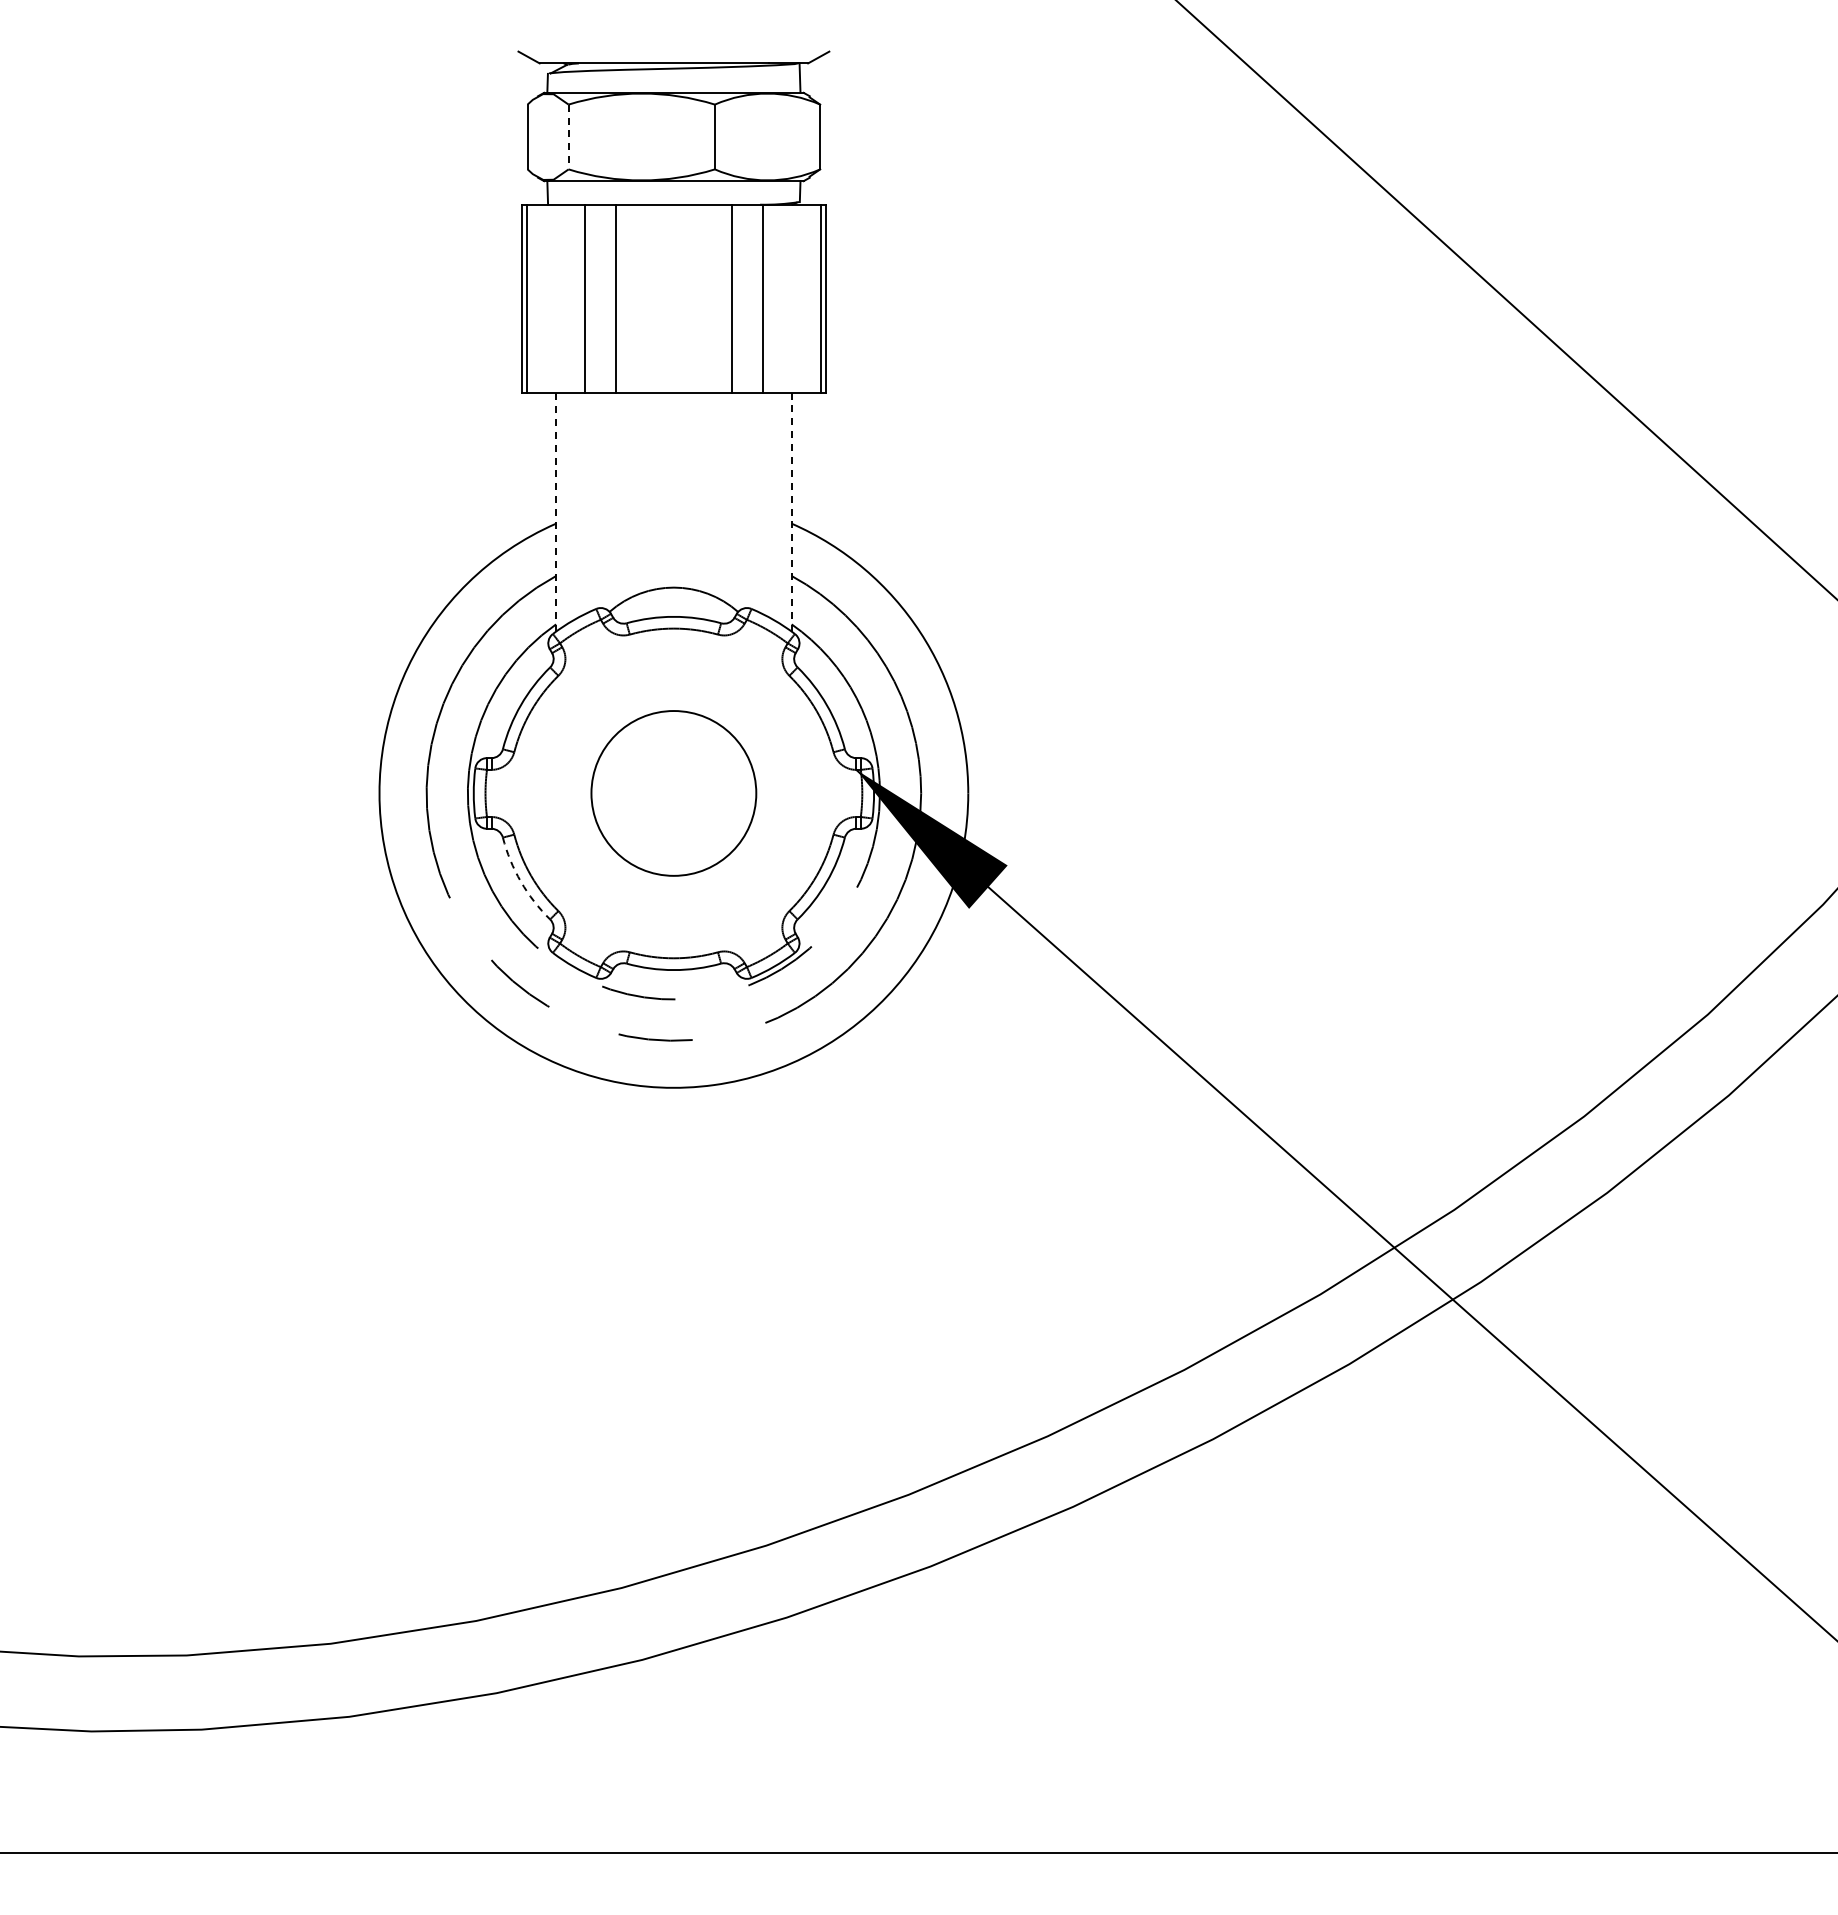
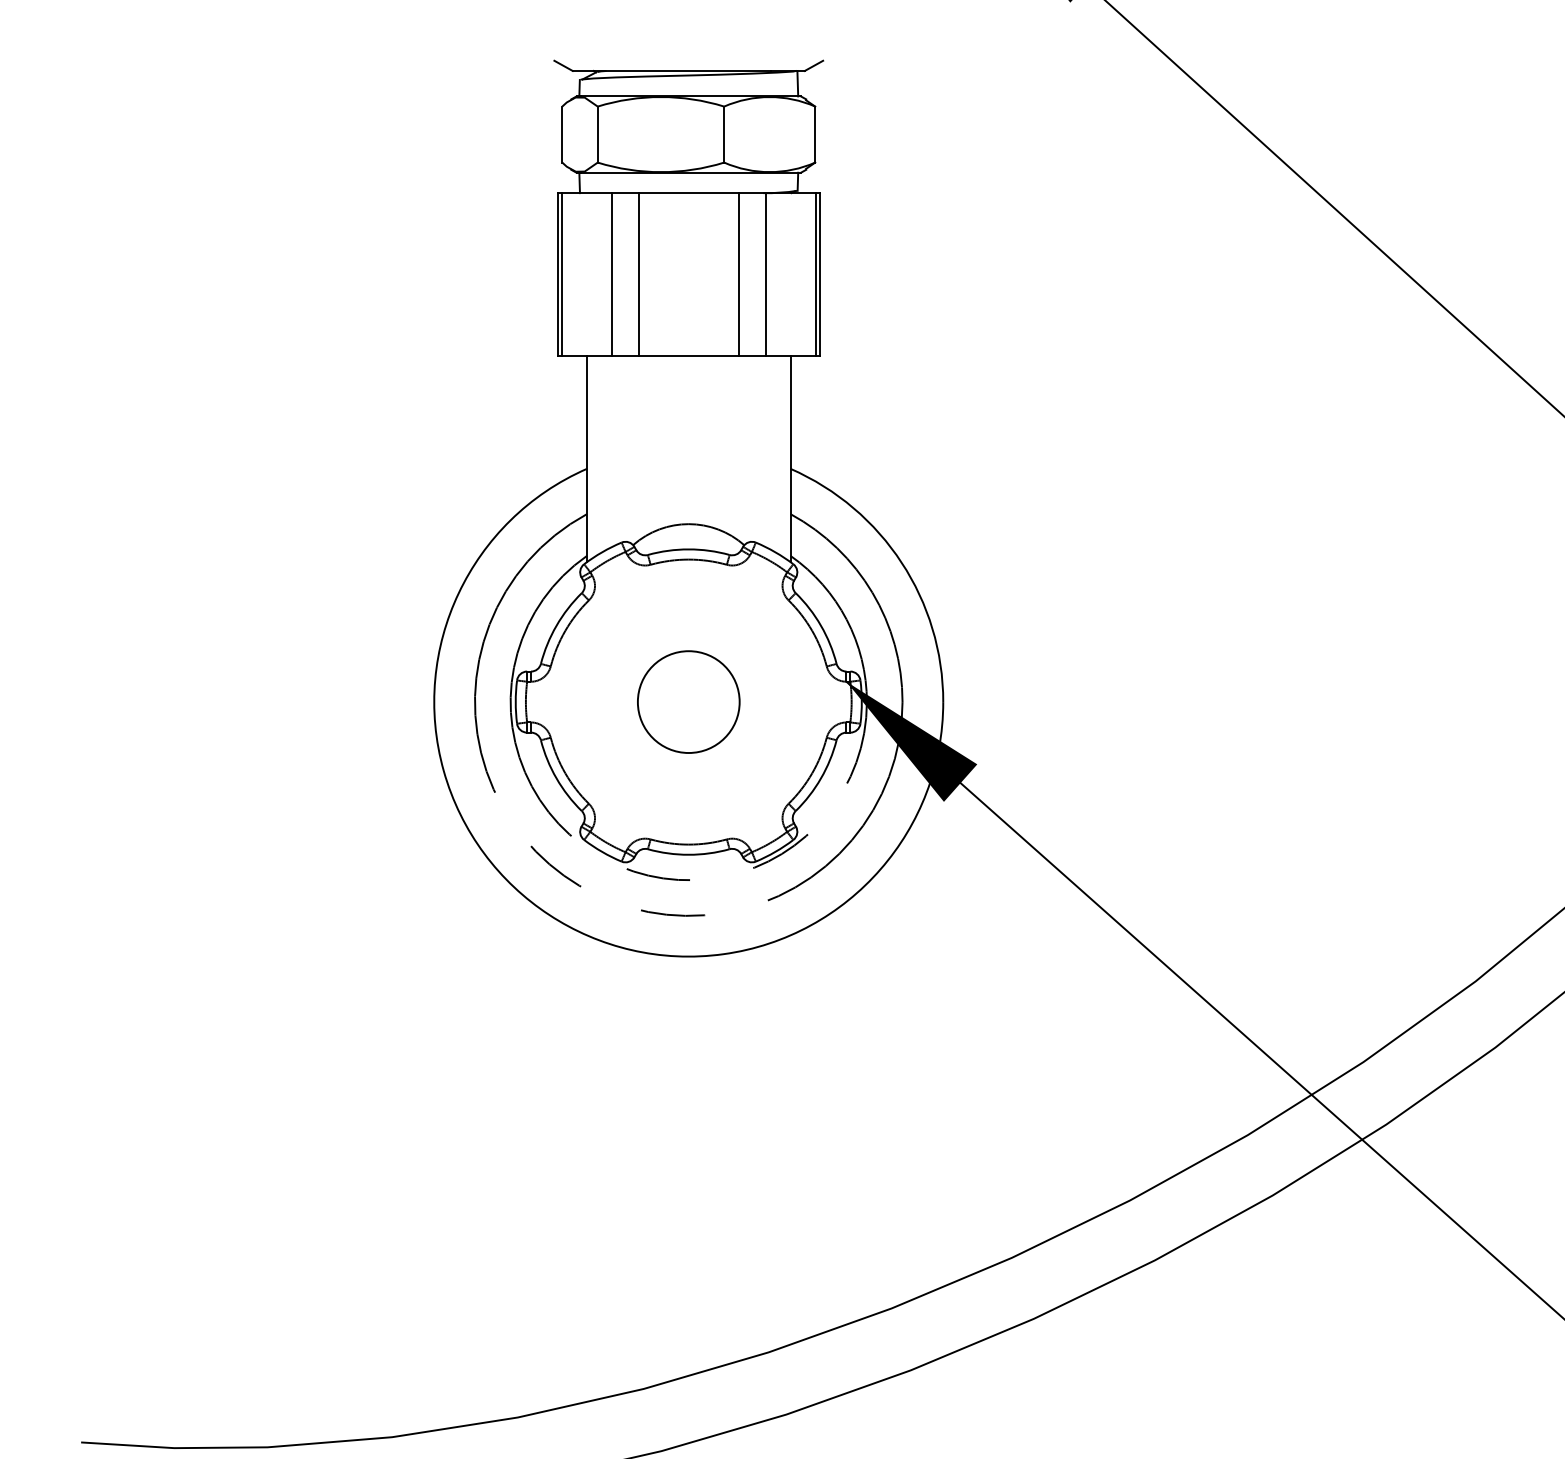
line: (568, 137) -> (597, 135), dashed -> solid
line: (791, 511) -> (790, 458), dashed -> solid
line: (556, 512) -> (587, 459), dashed -> solid
circle: (673, 793) -> (688, 702), size x0.71
arc: (520, 881) -> (556, 778), dashed -> solid

